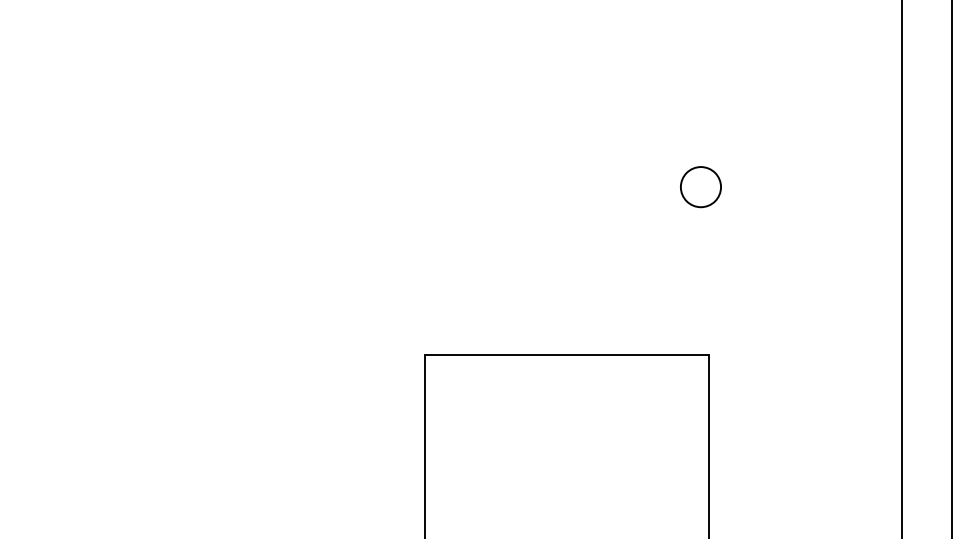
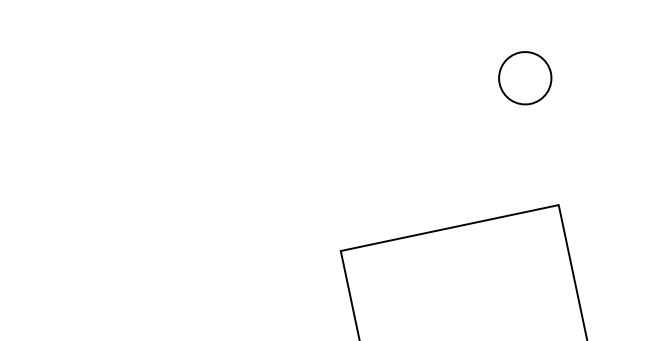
part: (700, 186) -> (524, 77), size x1.67

